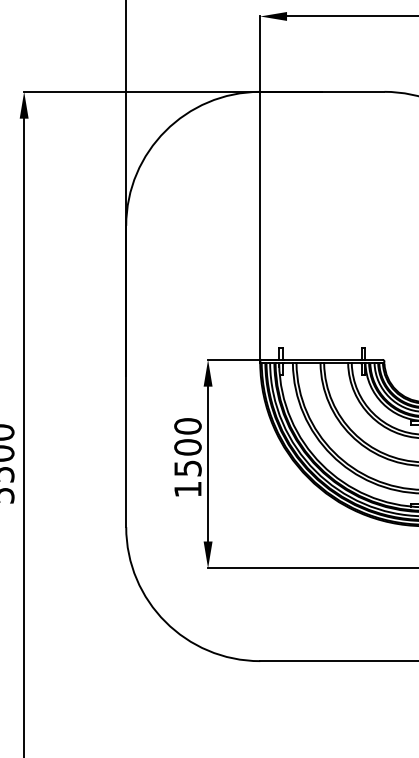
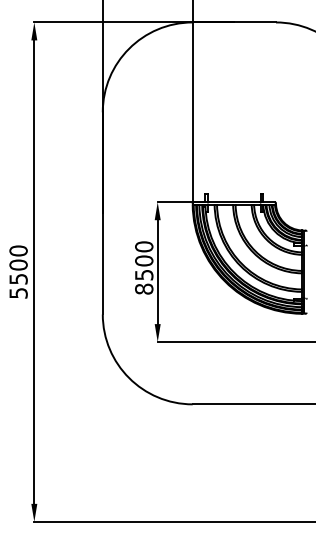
text: (188, 488) -> (144, 288), 1500 -> 8500

